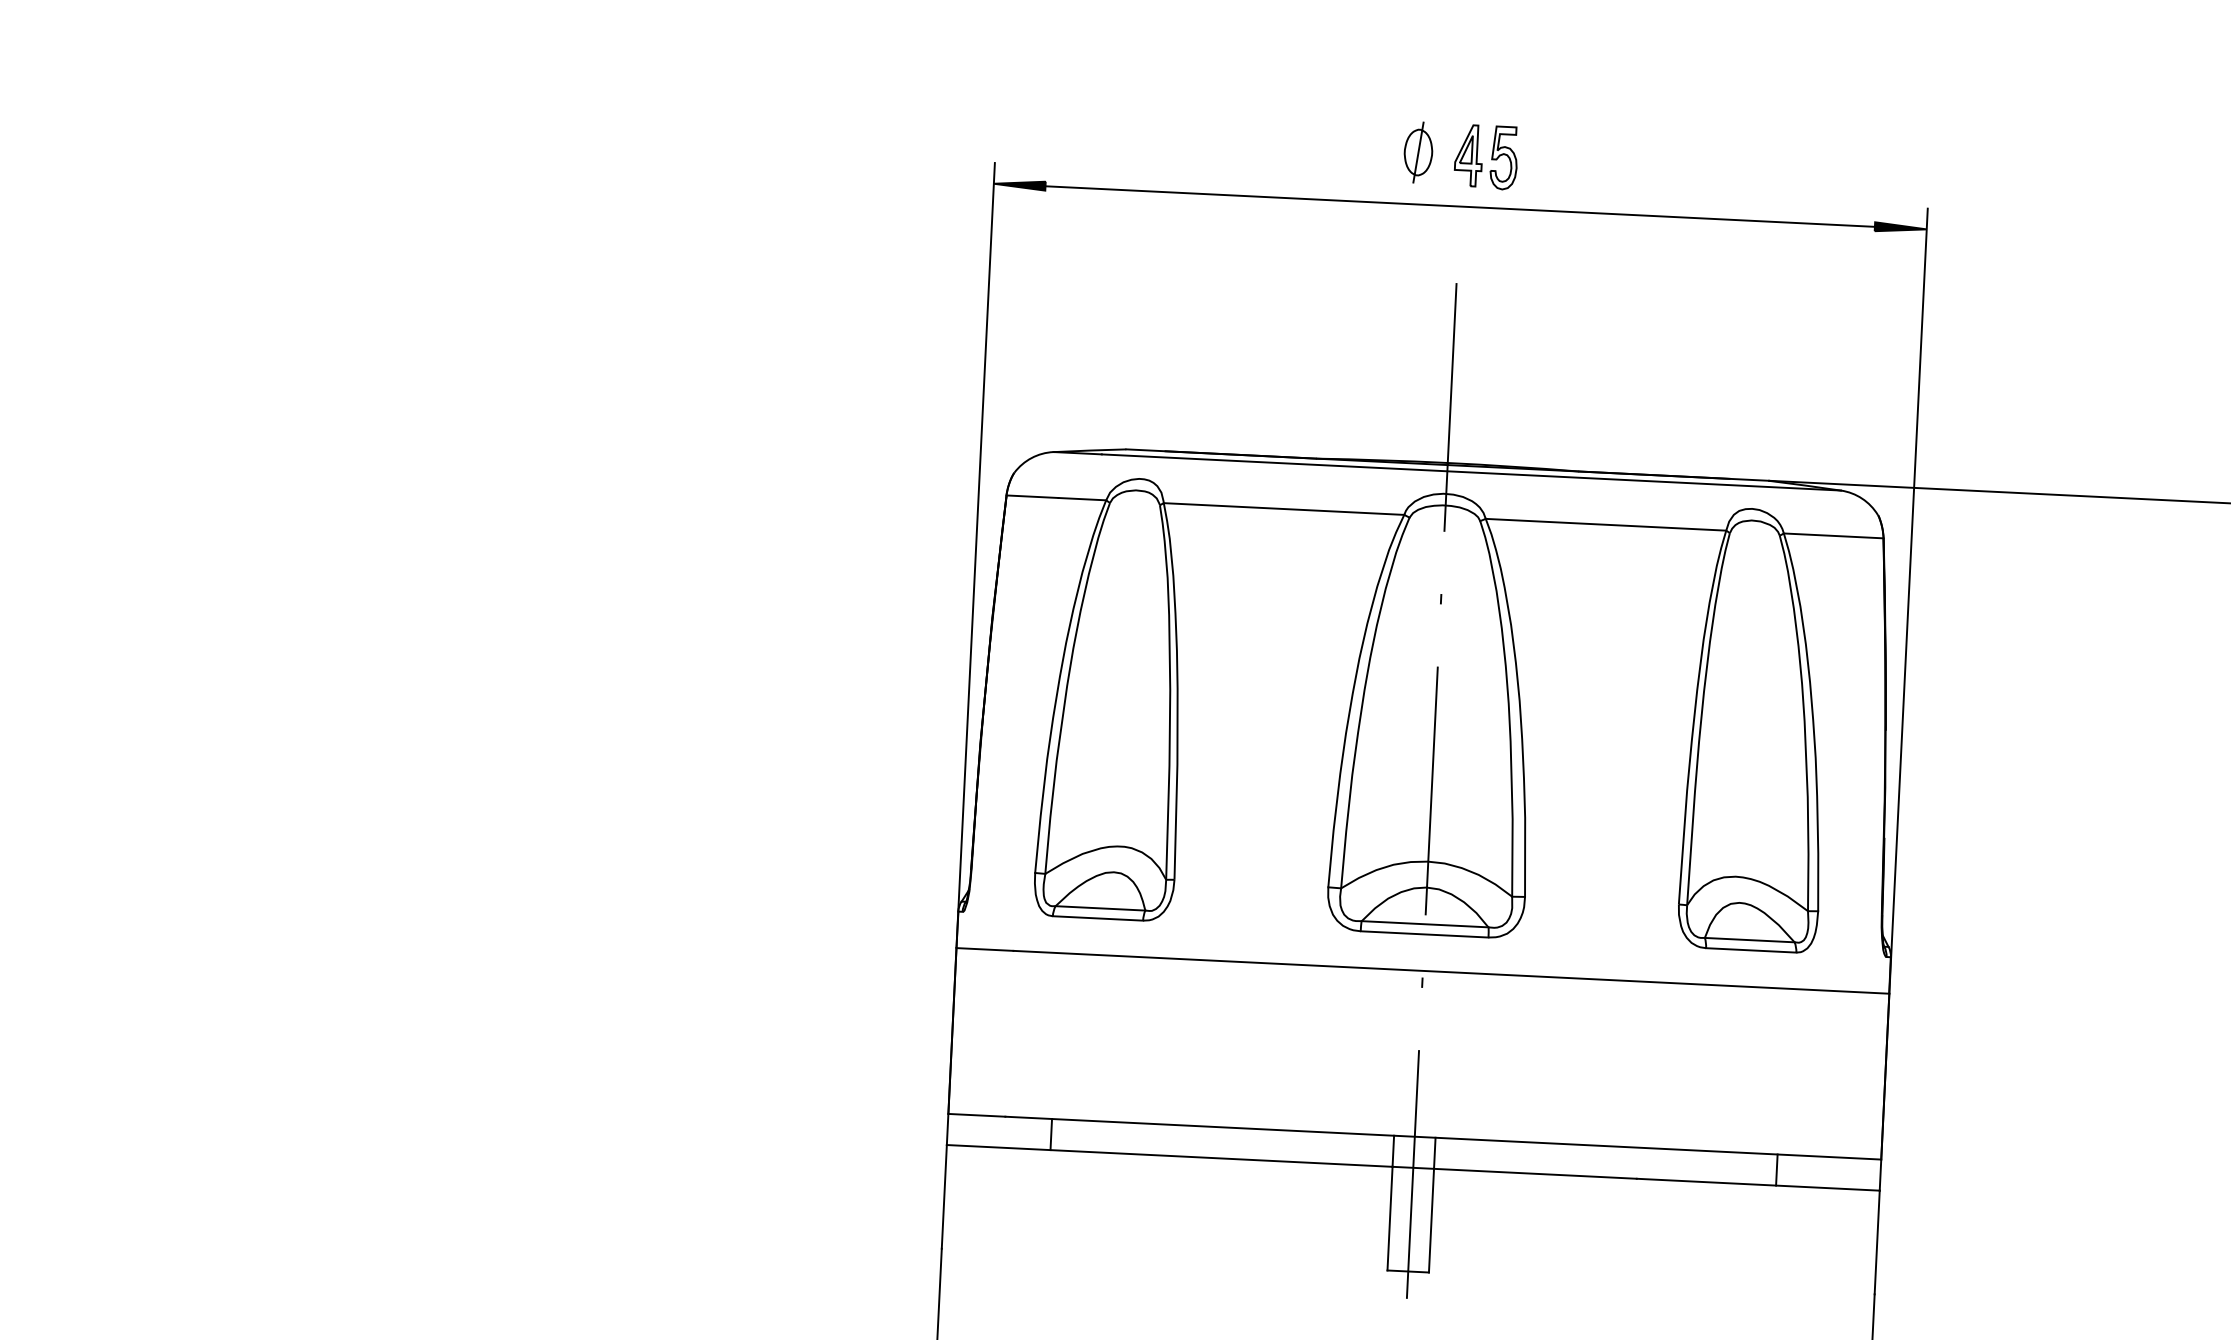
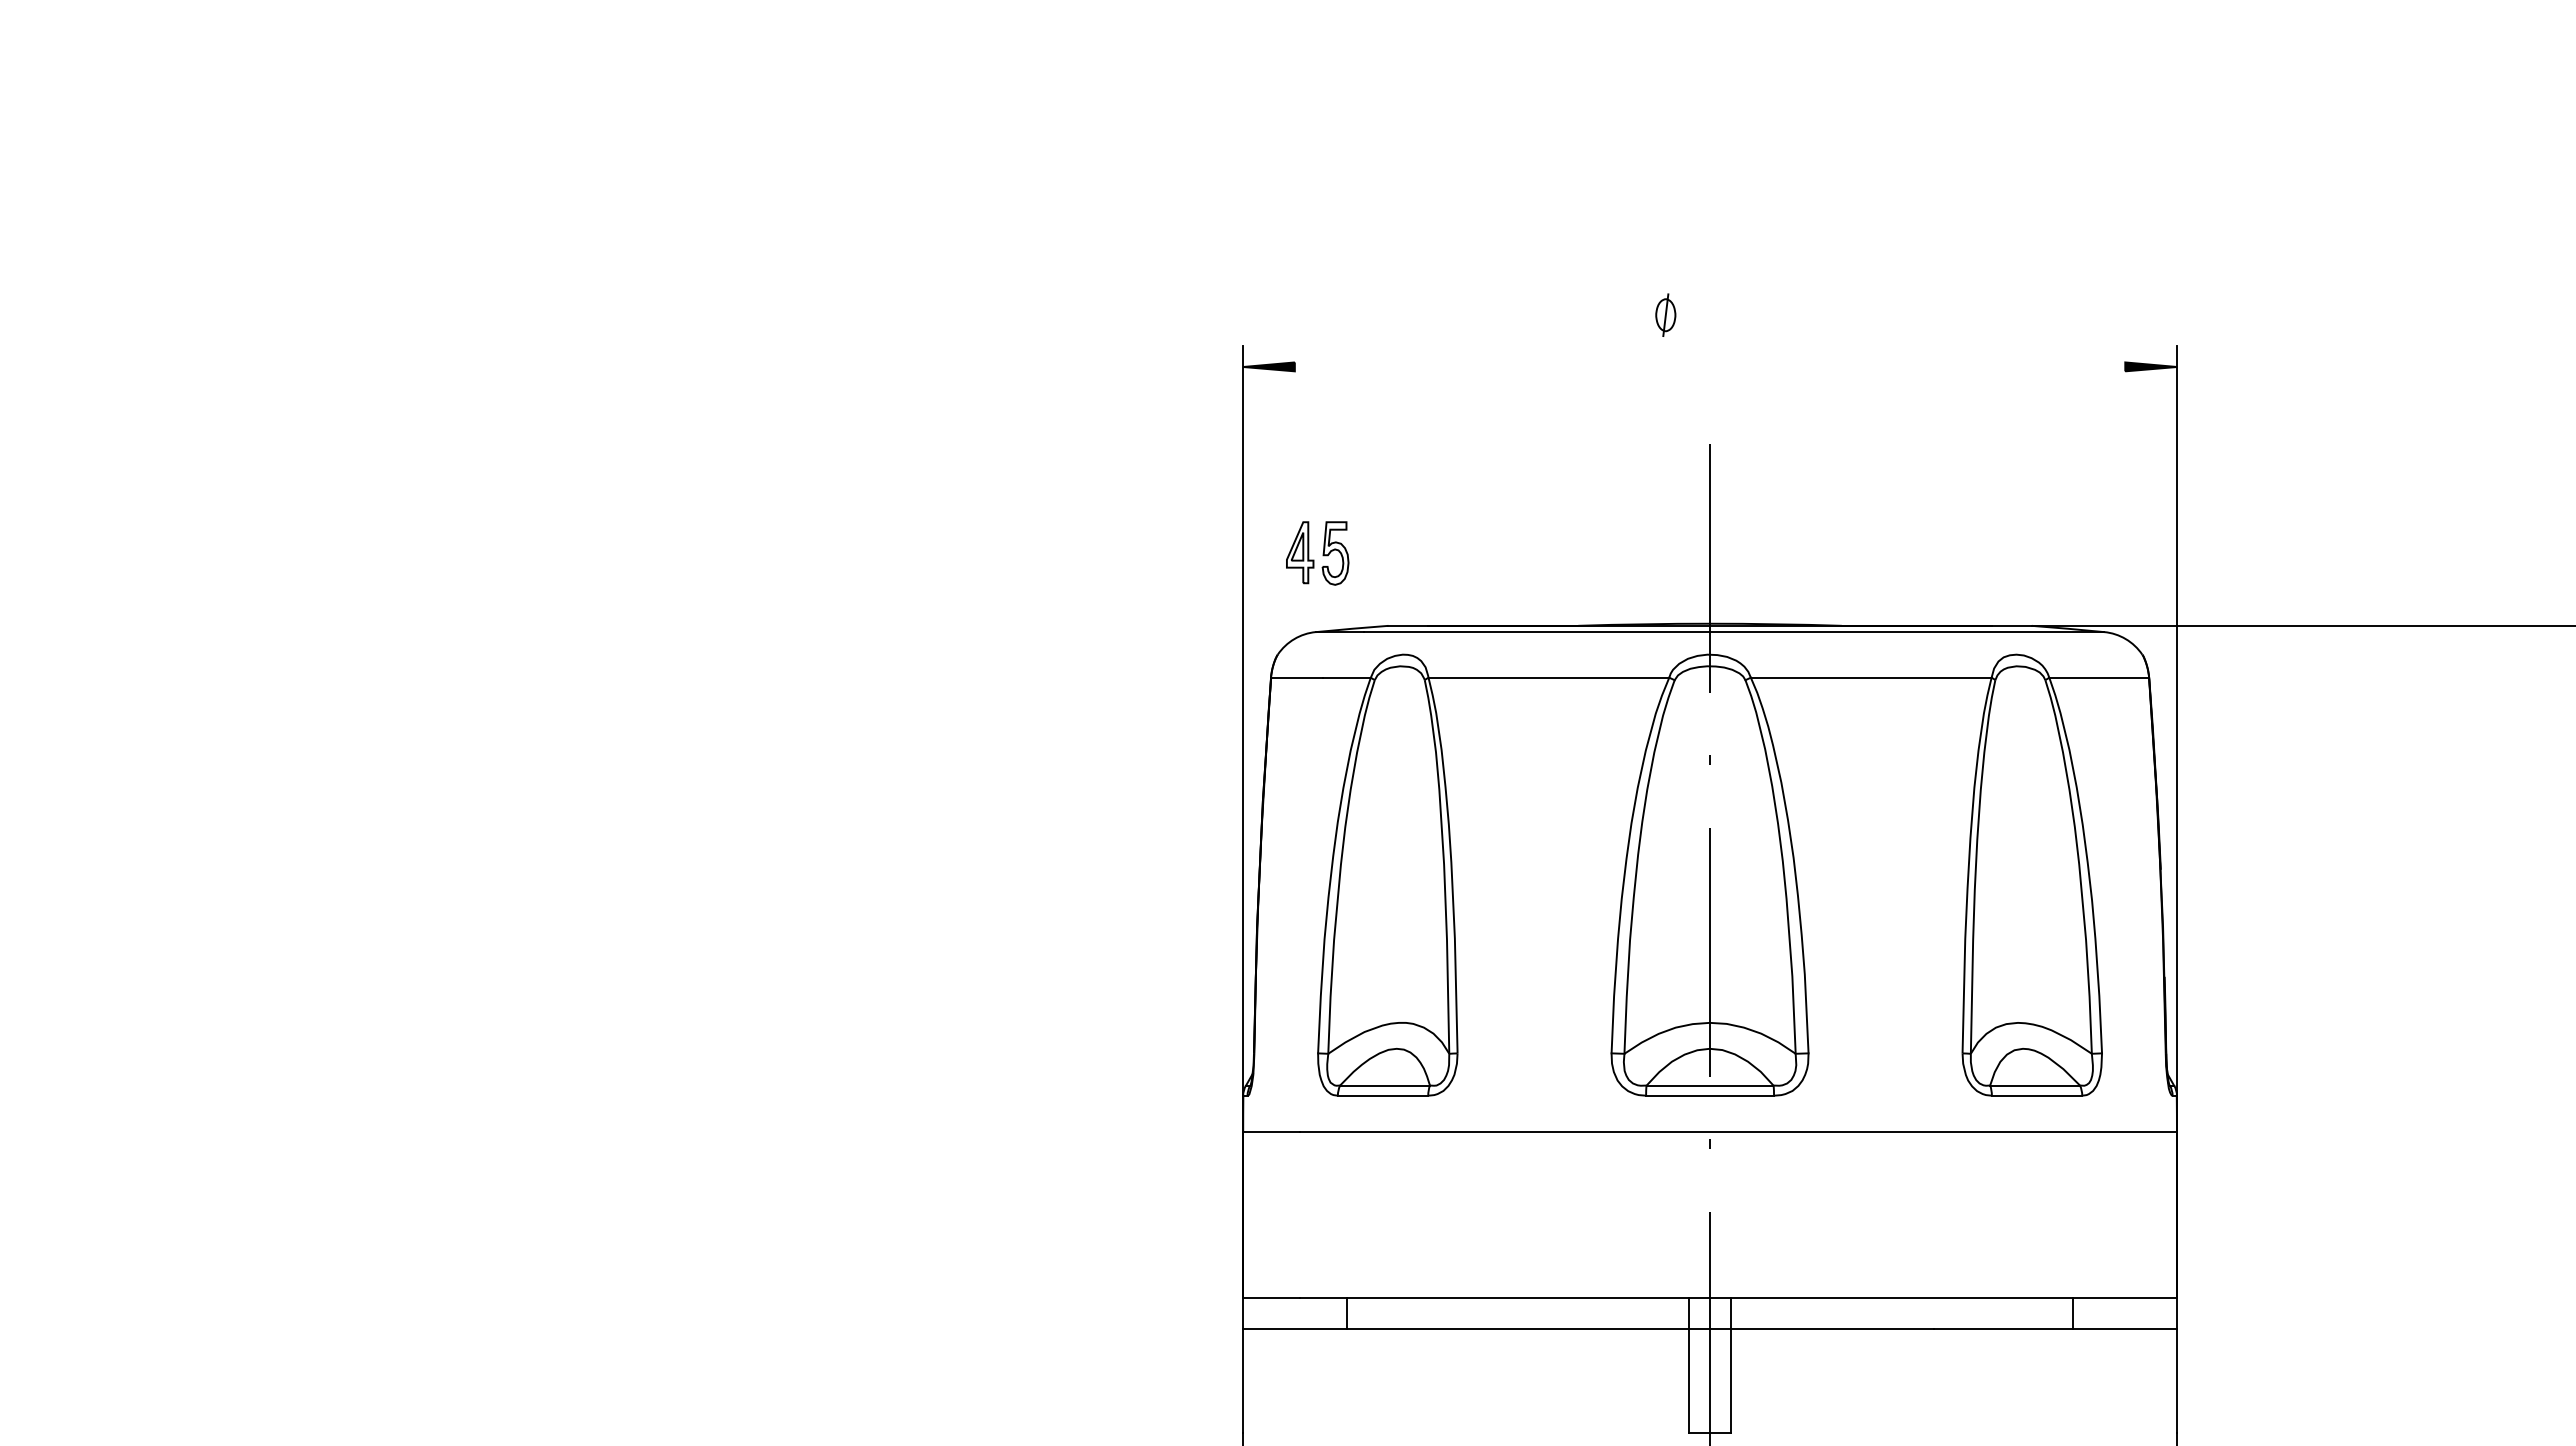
part: (1418, 152) -> (1665, 315), size x0.7
part: (1486, 157) -> (1317, 553), moved
line: (1459, 207) -> (1709, 367), removed

